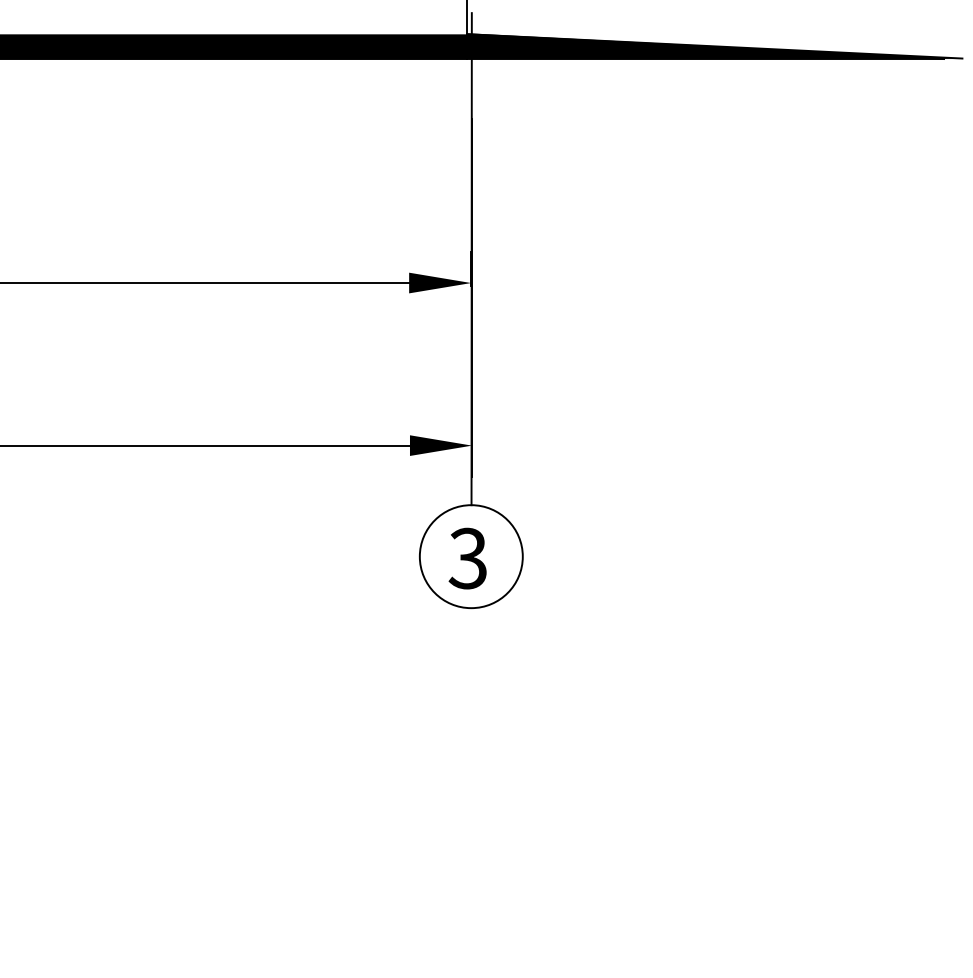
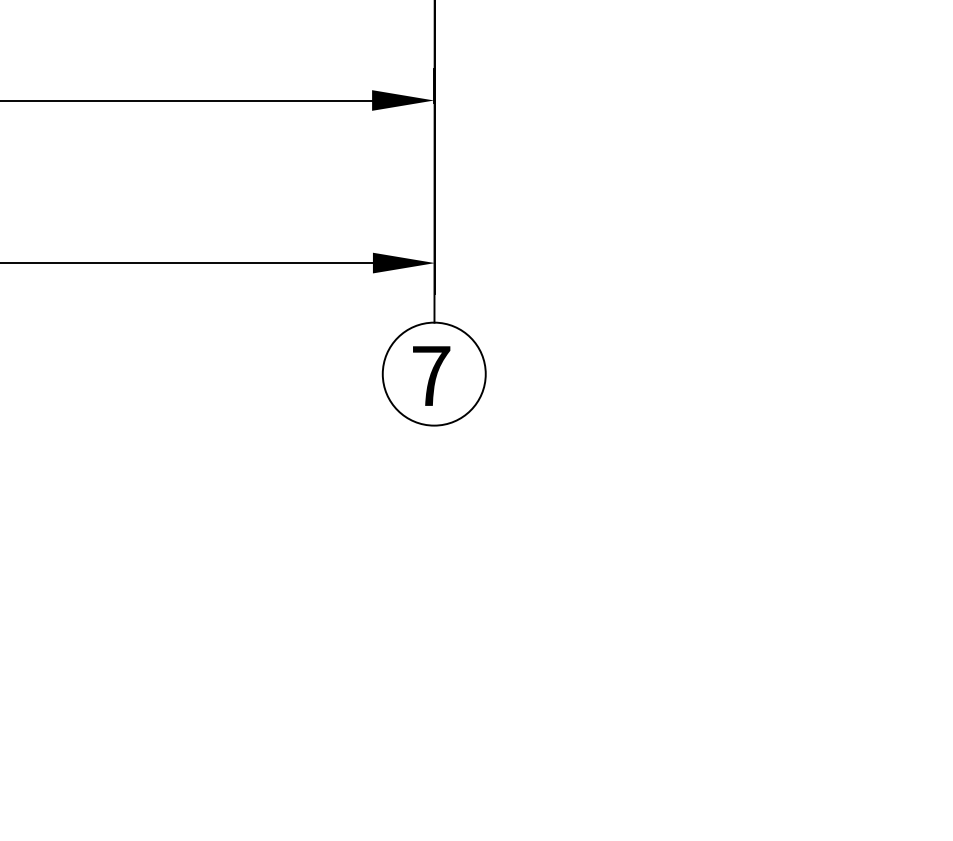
text: (467, 558) -> (430, 375), 3 -> 7

